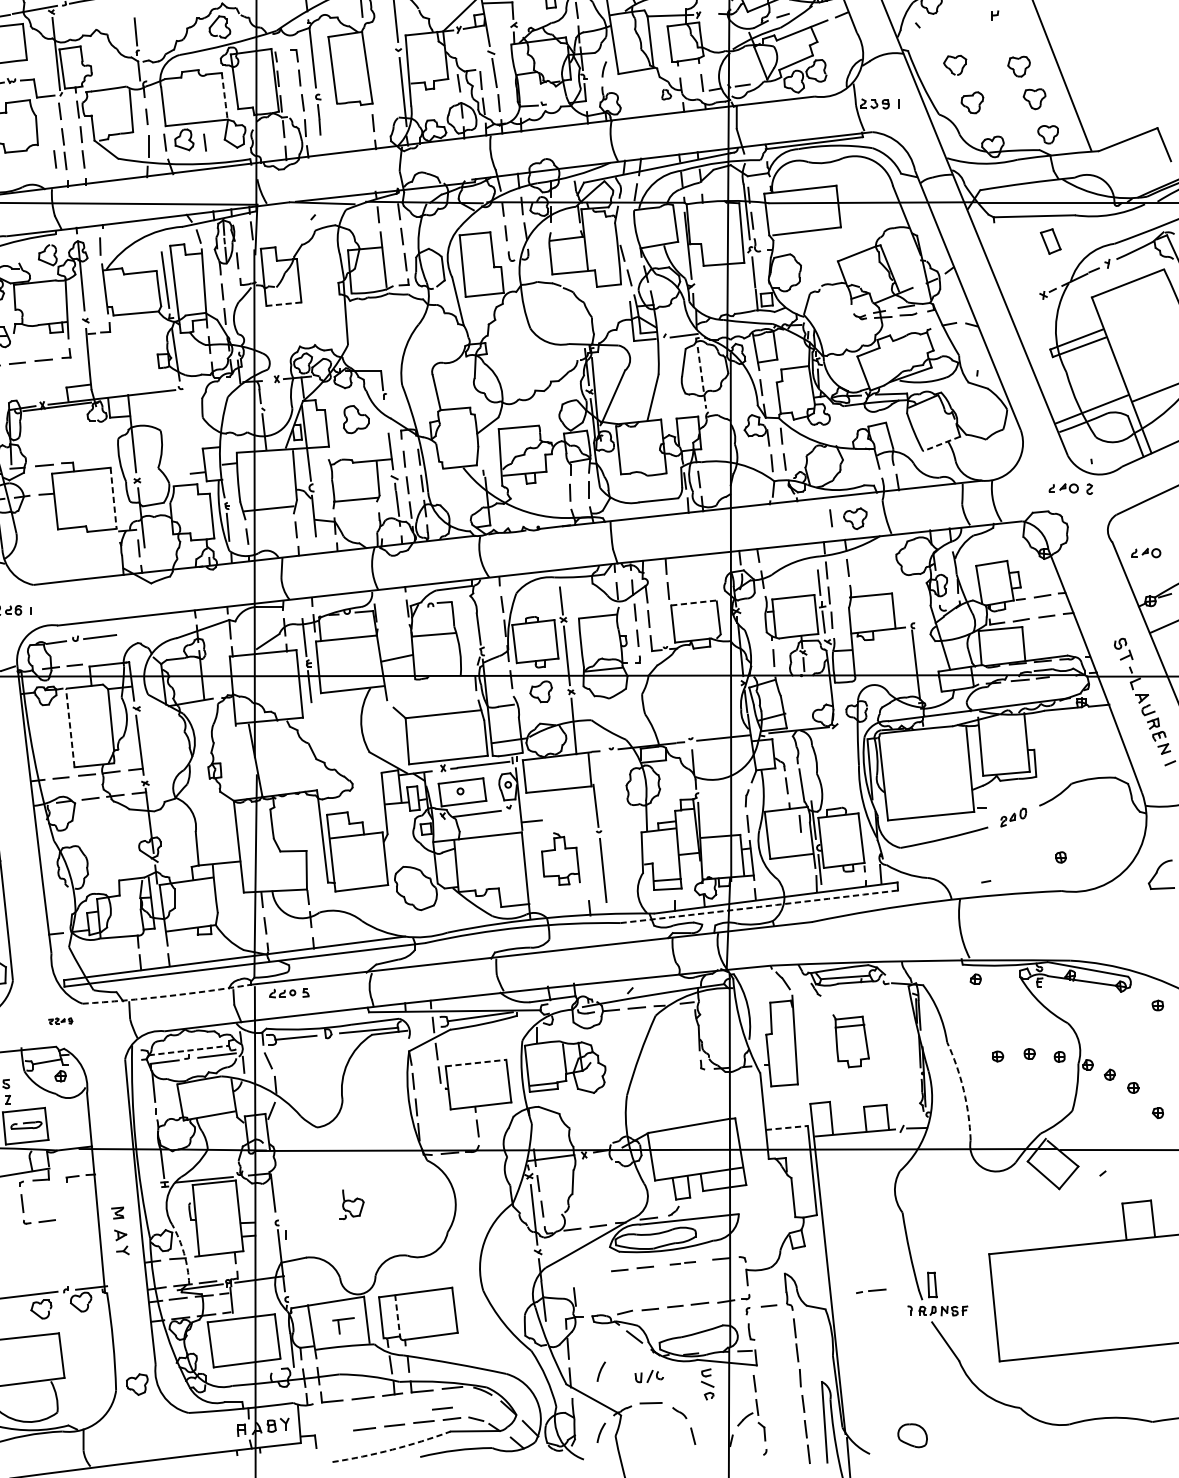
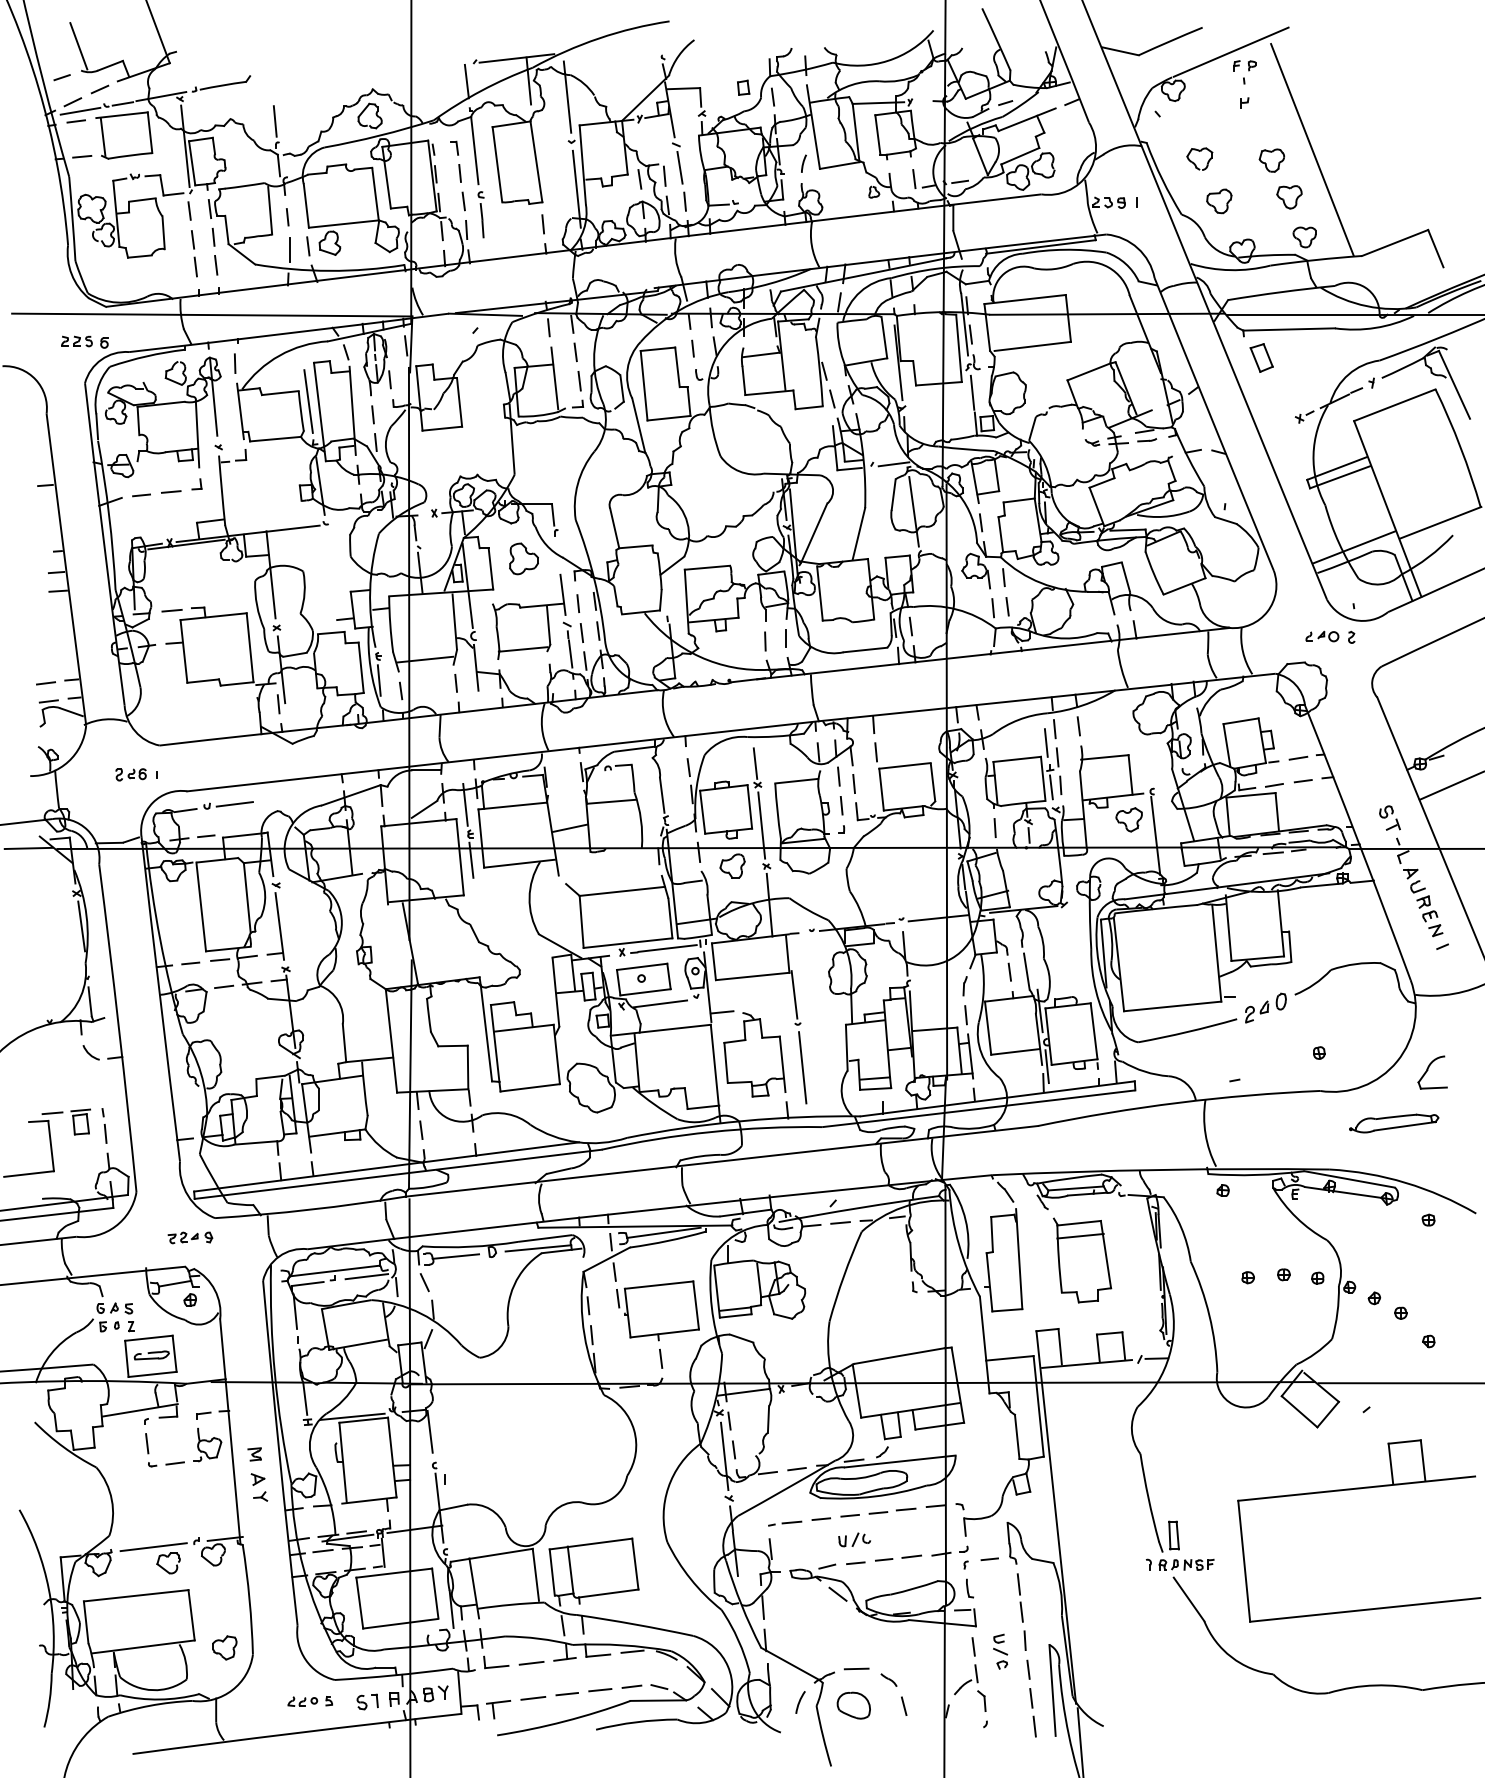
arc: (224, 96) -> (375, 194), dashed -> solid
line: (205, 142) -> (353, 246), removed
line: (55, 159) -> (184, 265), removed
part: (1050, 241) -> (1261, 357), moved
line: (284, 304) -> (442, 428), dashed -> solid
line: (702, 378) -> (914, 512), dashed -> solid
line: (941, 444) -> (1184, 586), dashed -> solid
line: (113, 498) -> (250, 647), dashed -> solid
line: (830, 518) -> (1059, 670), removed
part: (854, 518) -> (1128, 819), moved
part: (1146, 553) -> (1415, 709), removed
line: (694, 602) -> (905, 765), dashed -> solid
line: (70, 727) -> (201, 906), dashed -> solid
part: (1013, 817) -> (1265, 1007), size x1.43
line: (799, 824) -> (1024, 1015), removed
part: (560, 858) -> (754, 1054), size x1.43
arc: (759, 906) -> (978, 1108), dashed -> solid
part: (1127, 919) -> (1394, 1123), added
part: (288, 993) -> (309, 1701), moved
arc: (167, 996) -> (310, 1209), dashed -> solid
part: (60, 1020) -> (190, 1237), size x1.67
part: (851, 1041) -> (1082, 1260), size x1.43
line: (188, 1051) -> (334, 1271), dashed -> solid
line: (476, 1063) -> (659, 1285), dashed -> solid
arc: (963, 1090) -> (1209, 1315), dashed -> solid
line: (786, 1128) -> (1009, 1358), dashed -> solid
part: (351, 1204) -> (207, 1444), moved
arc: (183, 1253) -> (329, 1499), dashed -> solid
part: (682, 1262) -> (892, 1510), size x1.67
part: (871, 1291) -> (785, 1523), moved
line: (397, 1315) -> (570, 1570), dashed -> solid
part: (343, 1325) -> (498, 1709), moved
arc: (601, 1371) -> (800, 1633), removed
part: (649, 1376) -> (854, 1539), moved
part: (137, 1384) -> (224, 1647), moved
part: (707, 1384) -> (1000, 1651), moved
line: (441, 1408) -> (620, 1675), removed
part: (217, 1432) -> (367, 1701), added
part: (912, 1435) -> (853, 1705), moved
arc: (392, 1449) -> (564, 1721), dashed -> solid

